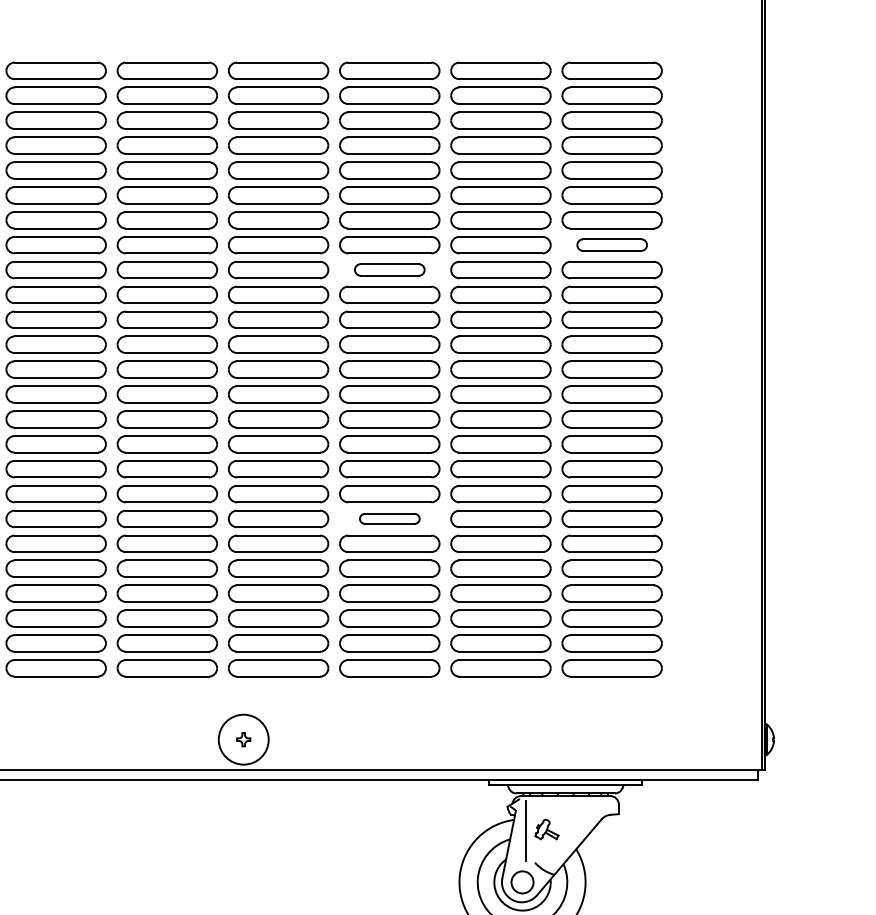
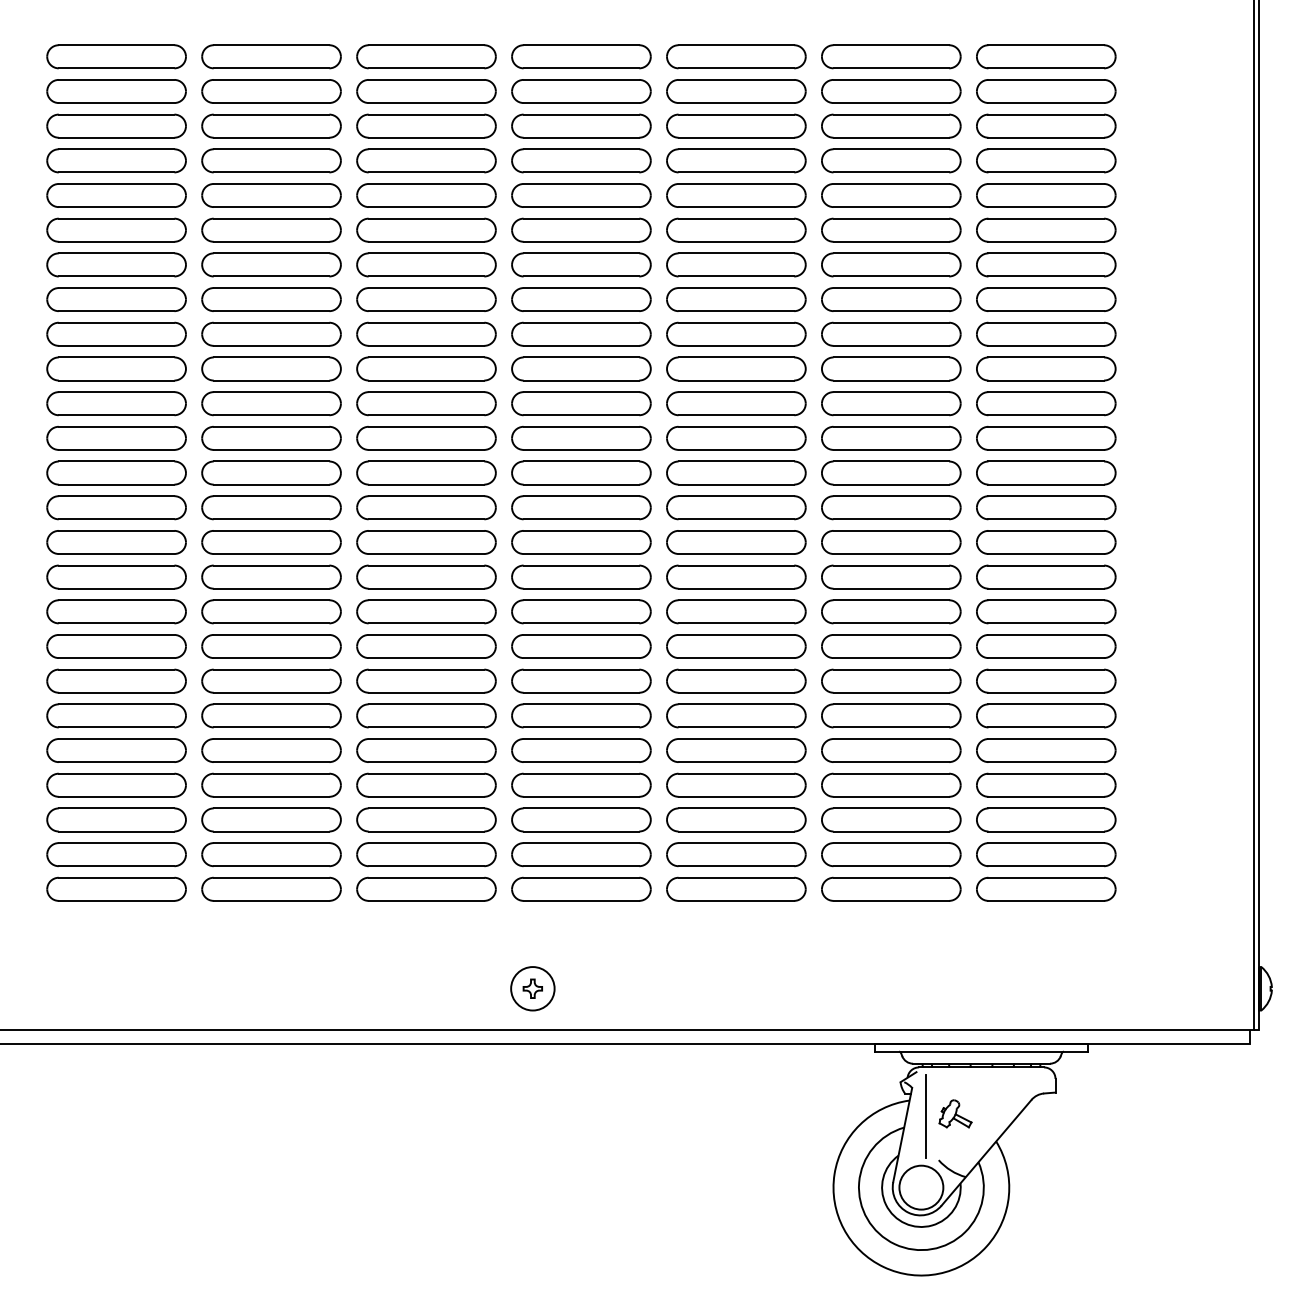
part: (612, 245) -> (1046, 299), size x1.43
part: (389, 269) -> (736, 333), size x1.43
part: (389, 518) -> (736, 680), size x1.67
circle: (243, 739) -> (532, 988), size x0.62
circle: (522, 882) -> (921, 1187), size x1.43

